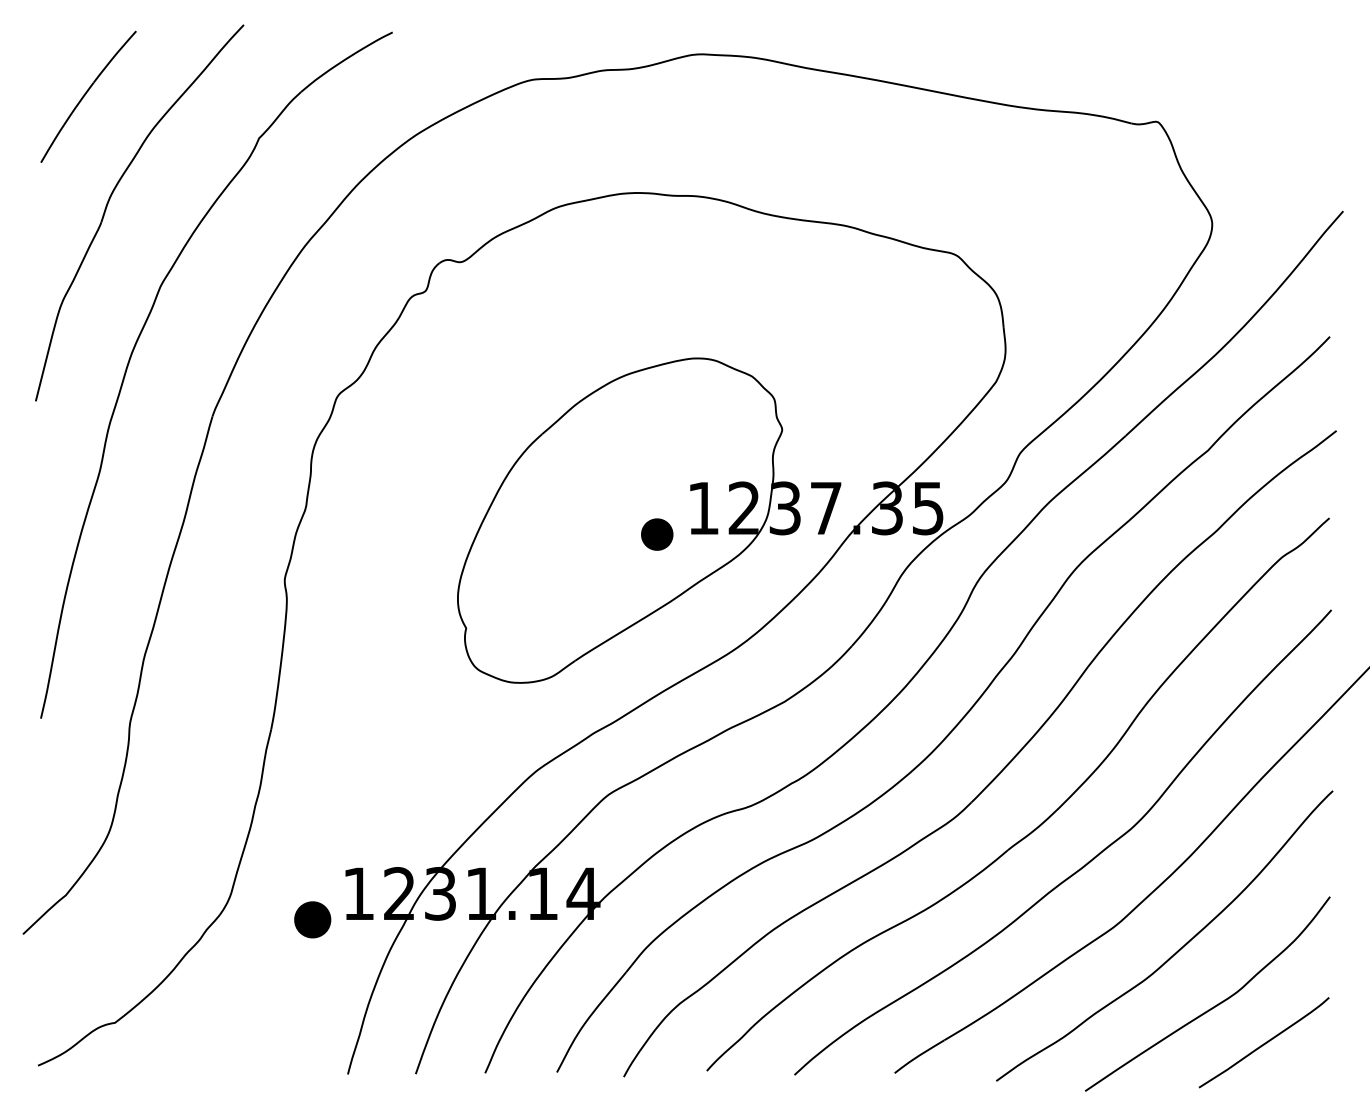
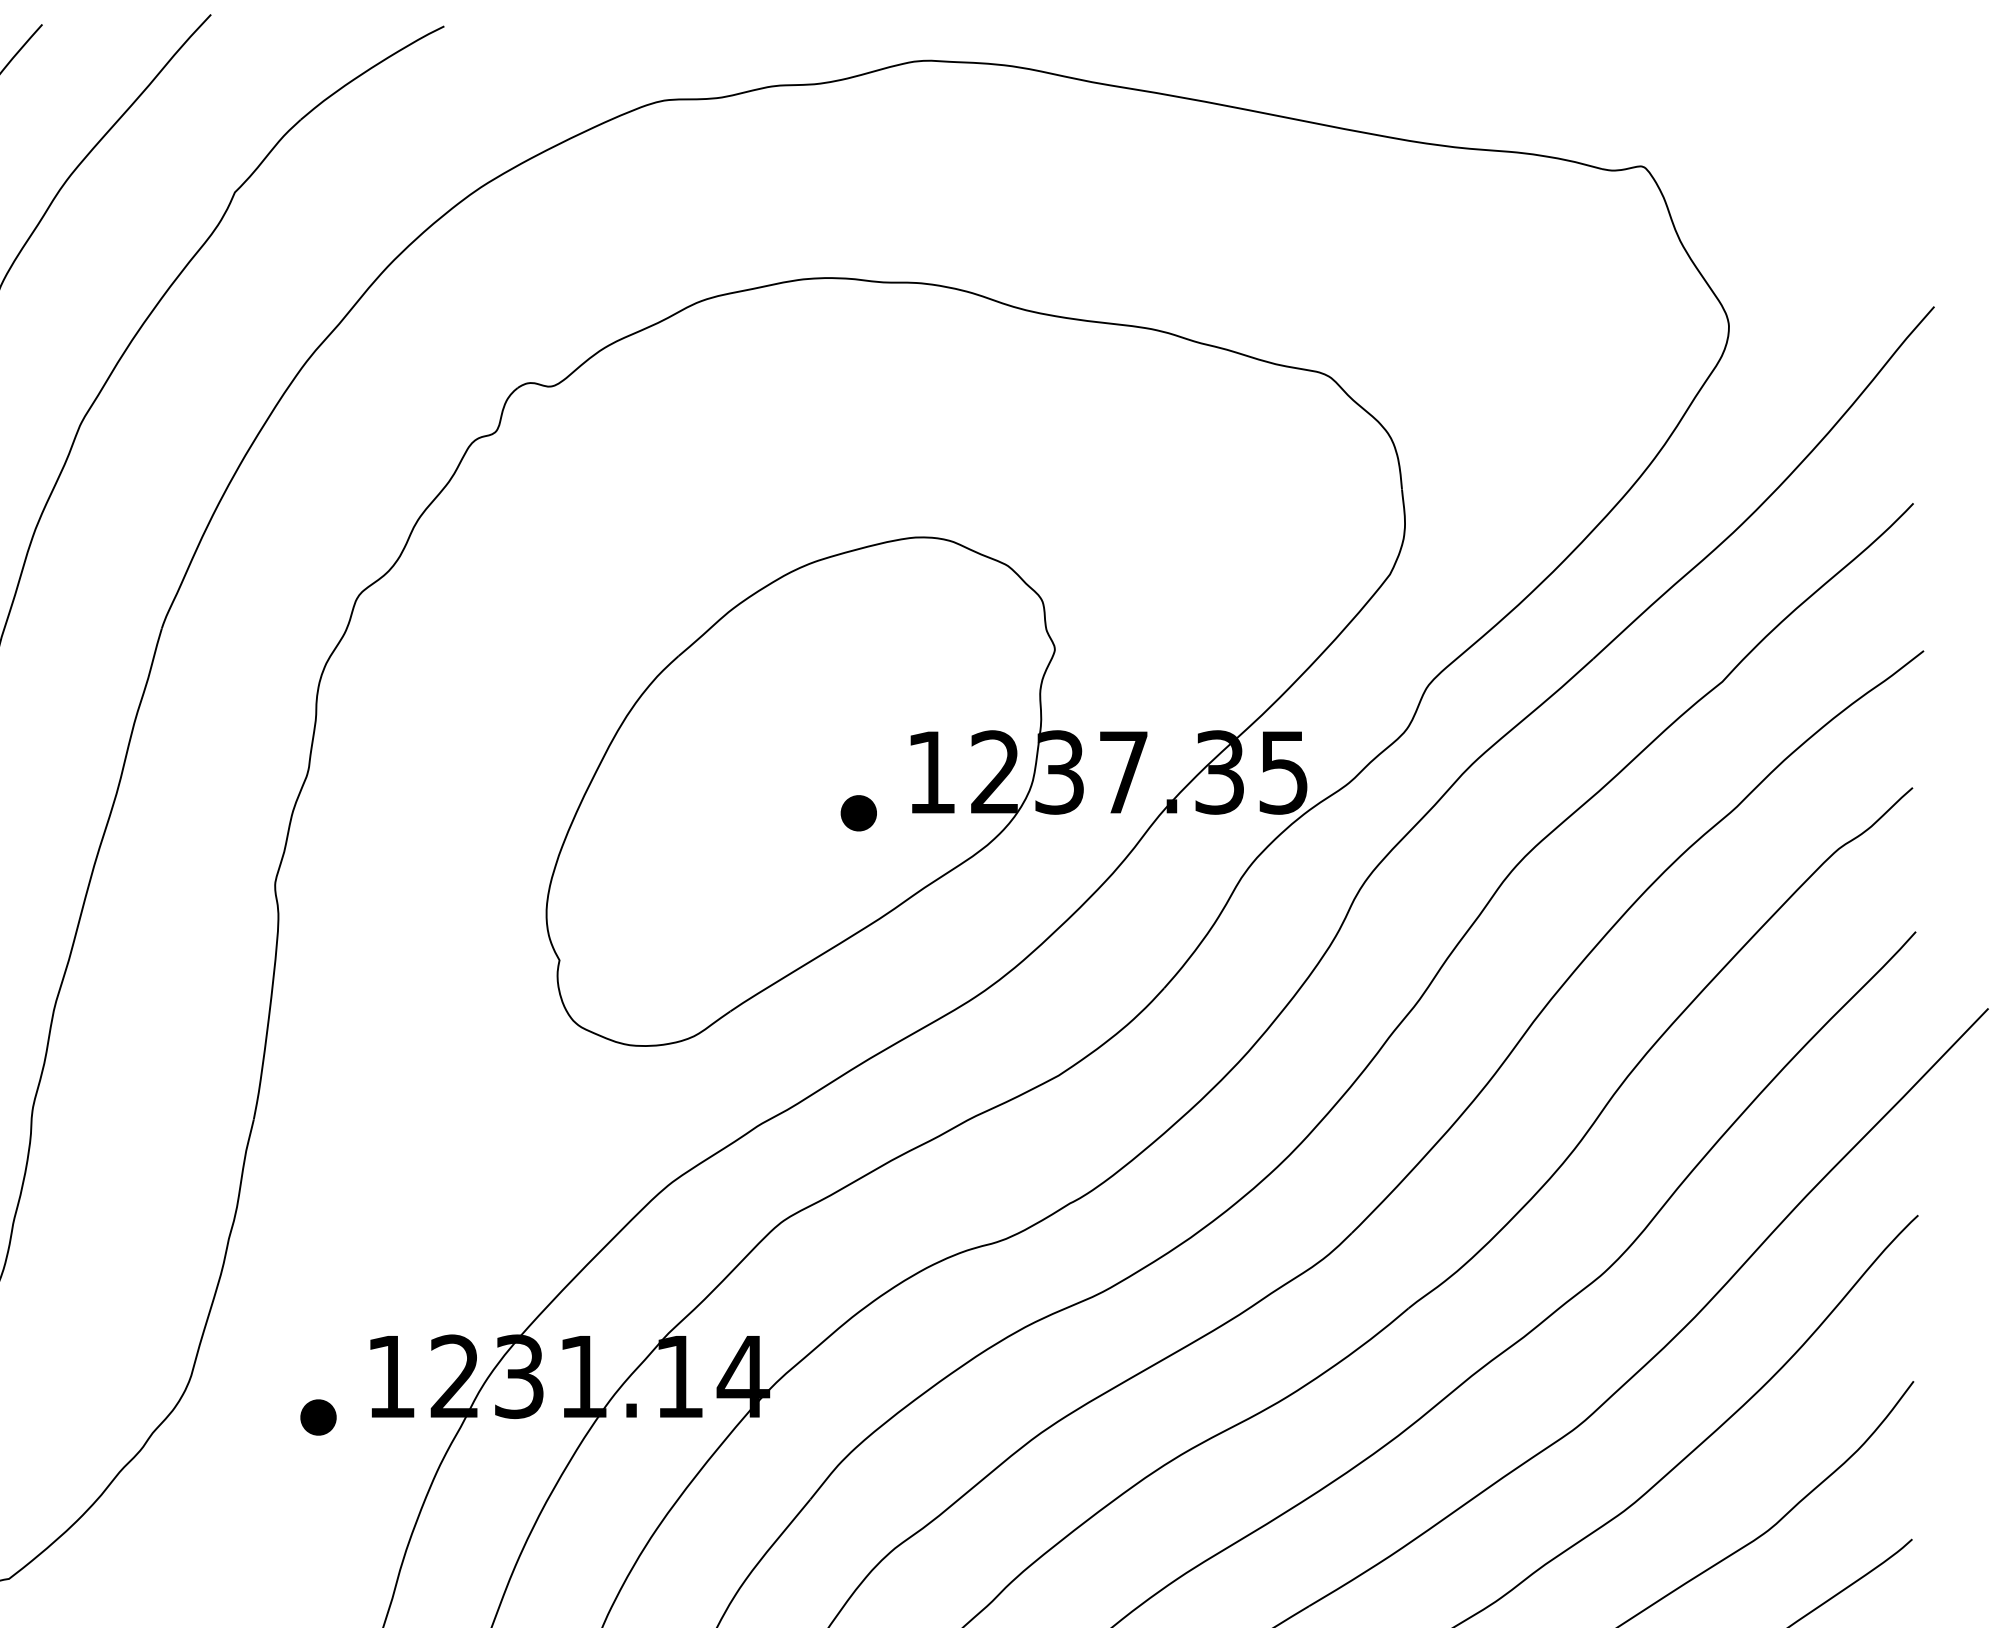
part: (656, 533) -> (857, 811), size x0.71
part: (311, 919) -> (317, 1416), size x0.62

